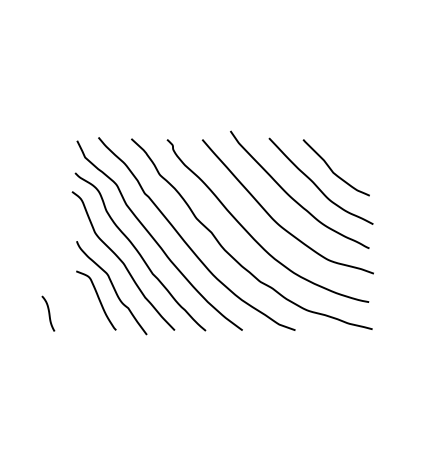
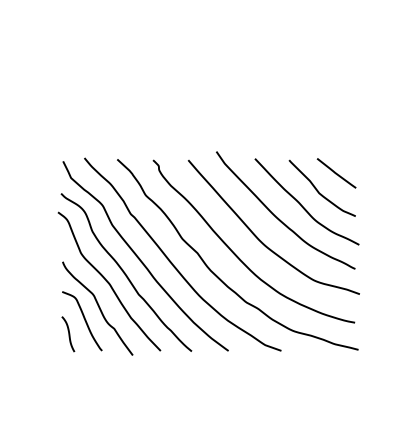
line: (350, 152) -> (336, 173), added
curve: (48, 313) -> (68, 334), moved

